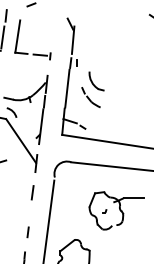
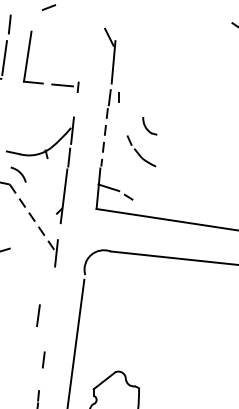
part: (96, 81) -> (149, 126), size x0.6
line: (67, 88) -> (104, 137), solid -> dashed
line: (21, 141) -> (33, 219), solid -> dashed
line: (32, 192) -> (38, 315), moved
part: (116, 210) -> (180, 326), removed

